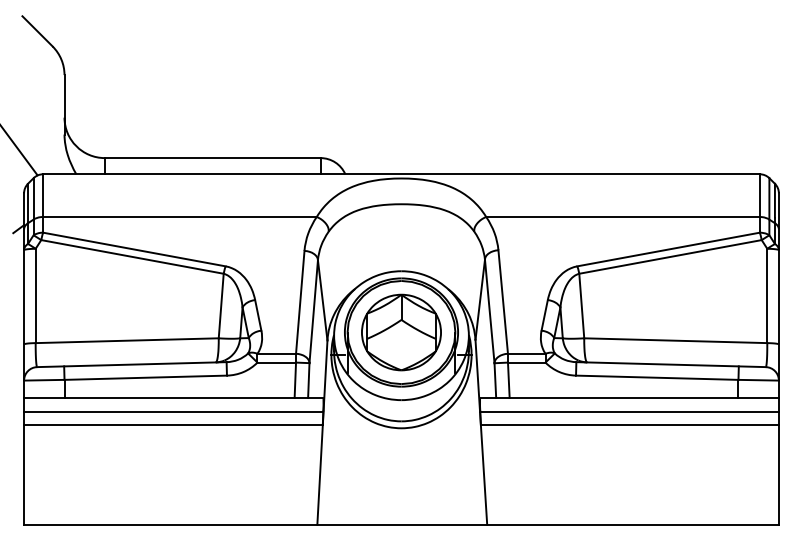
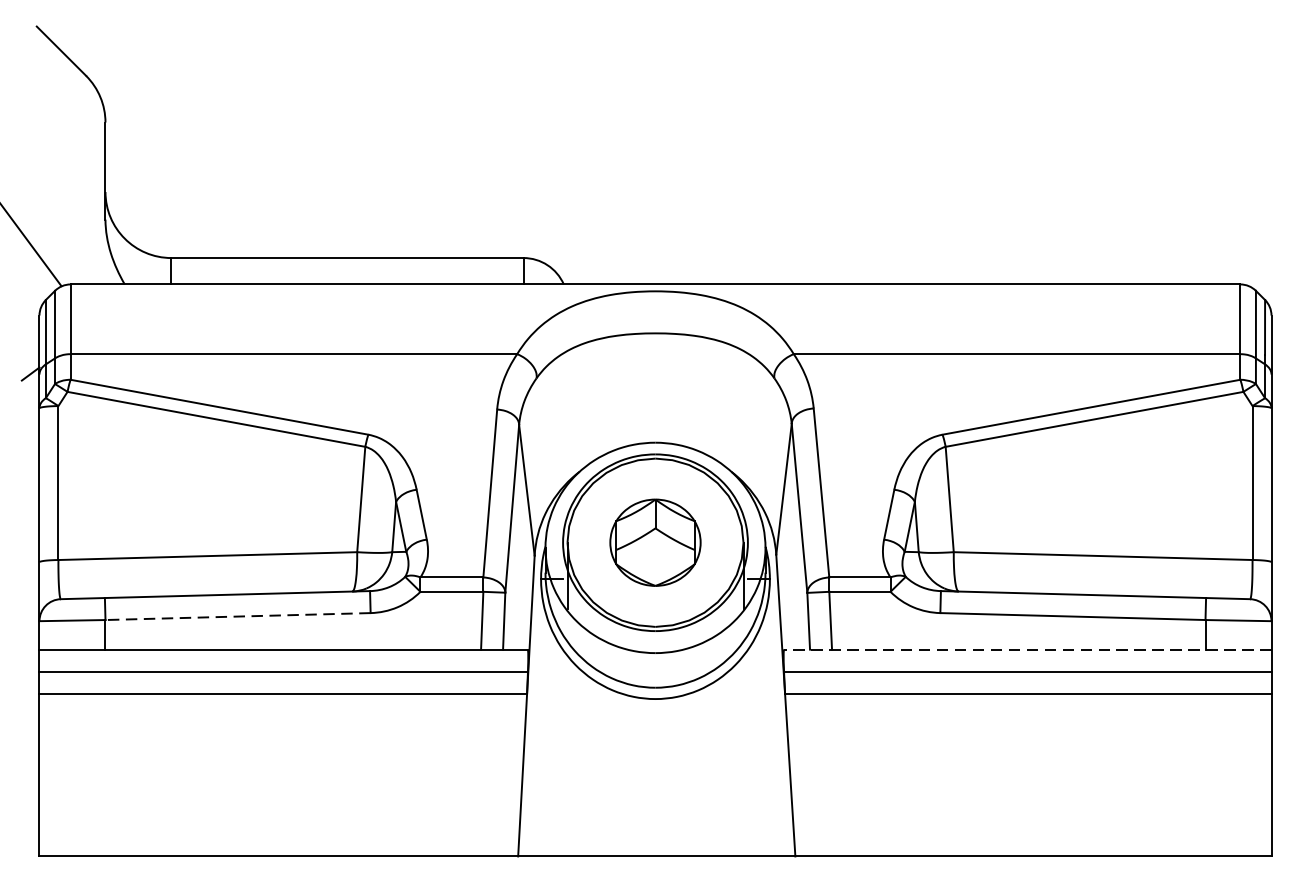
part: (401, 332) -> (655, 542), size x0.7
line: (145, 377) -> (237, 616), solid -> dashed
line: (629, 398) -> (1027, 650), solid -> dashed

